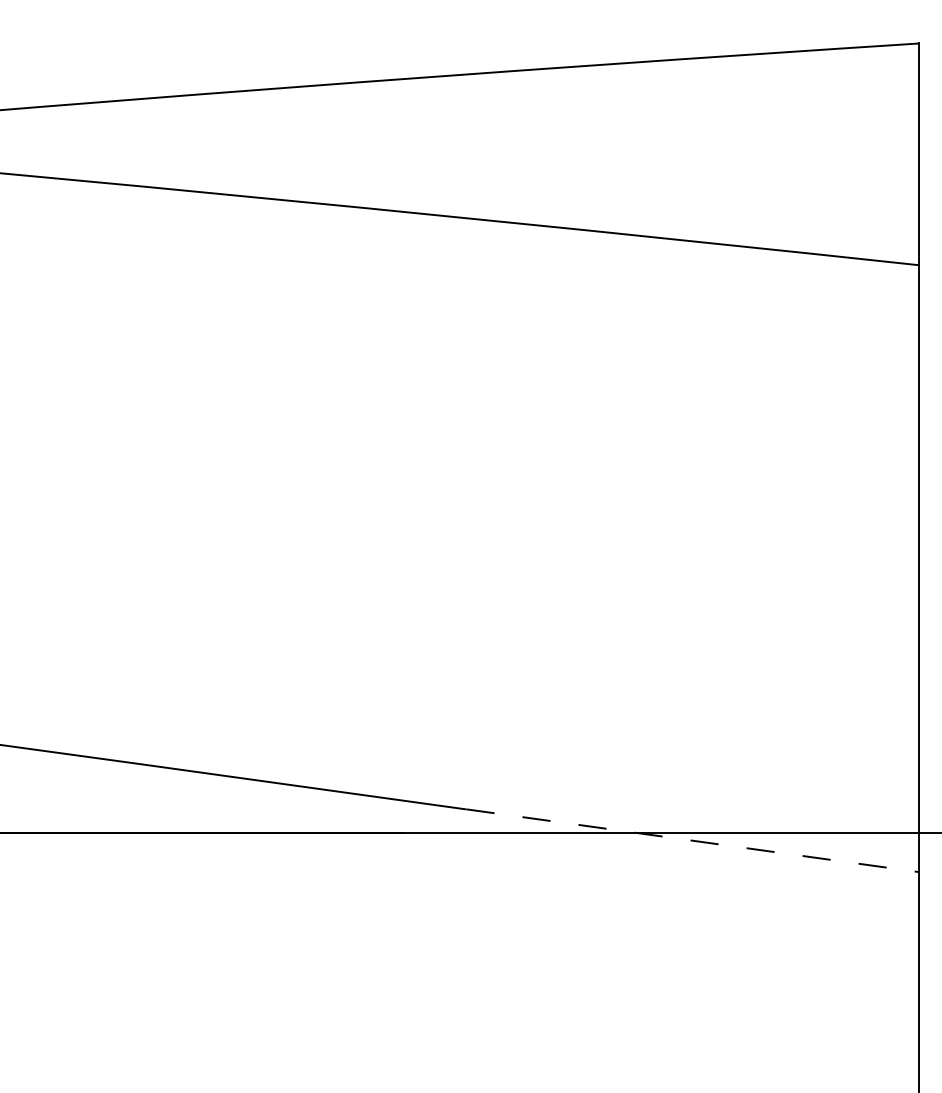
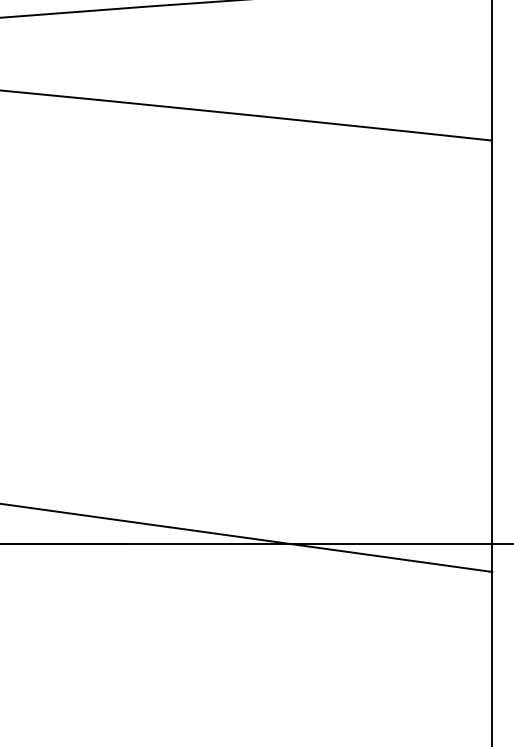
line: (692, 840) -> (331, 549), dashed -> solid

